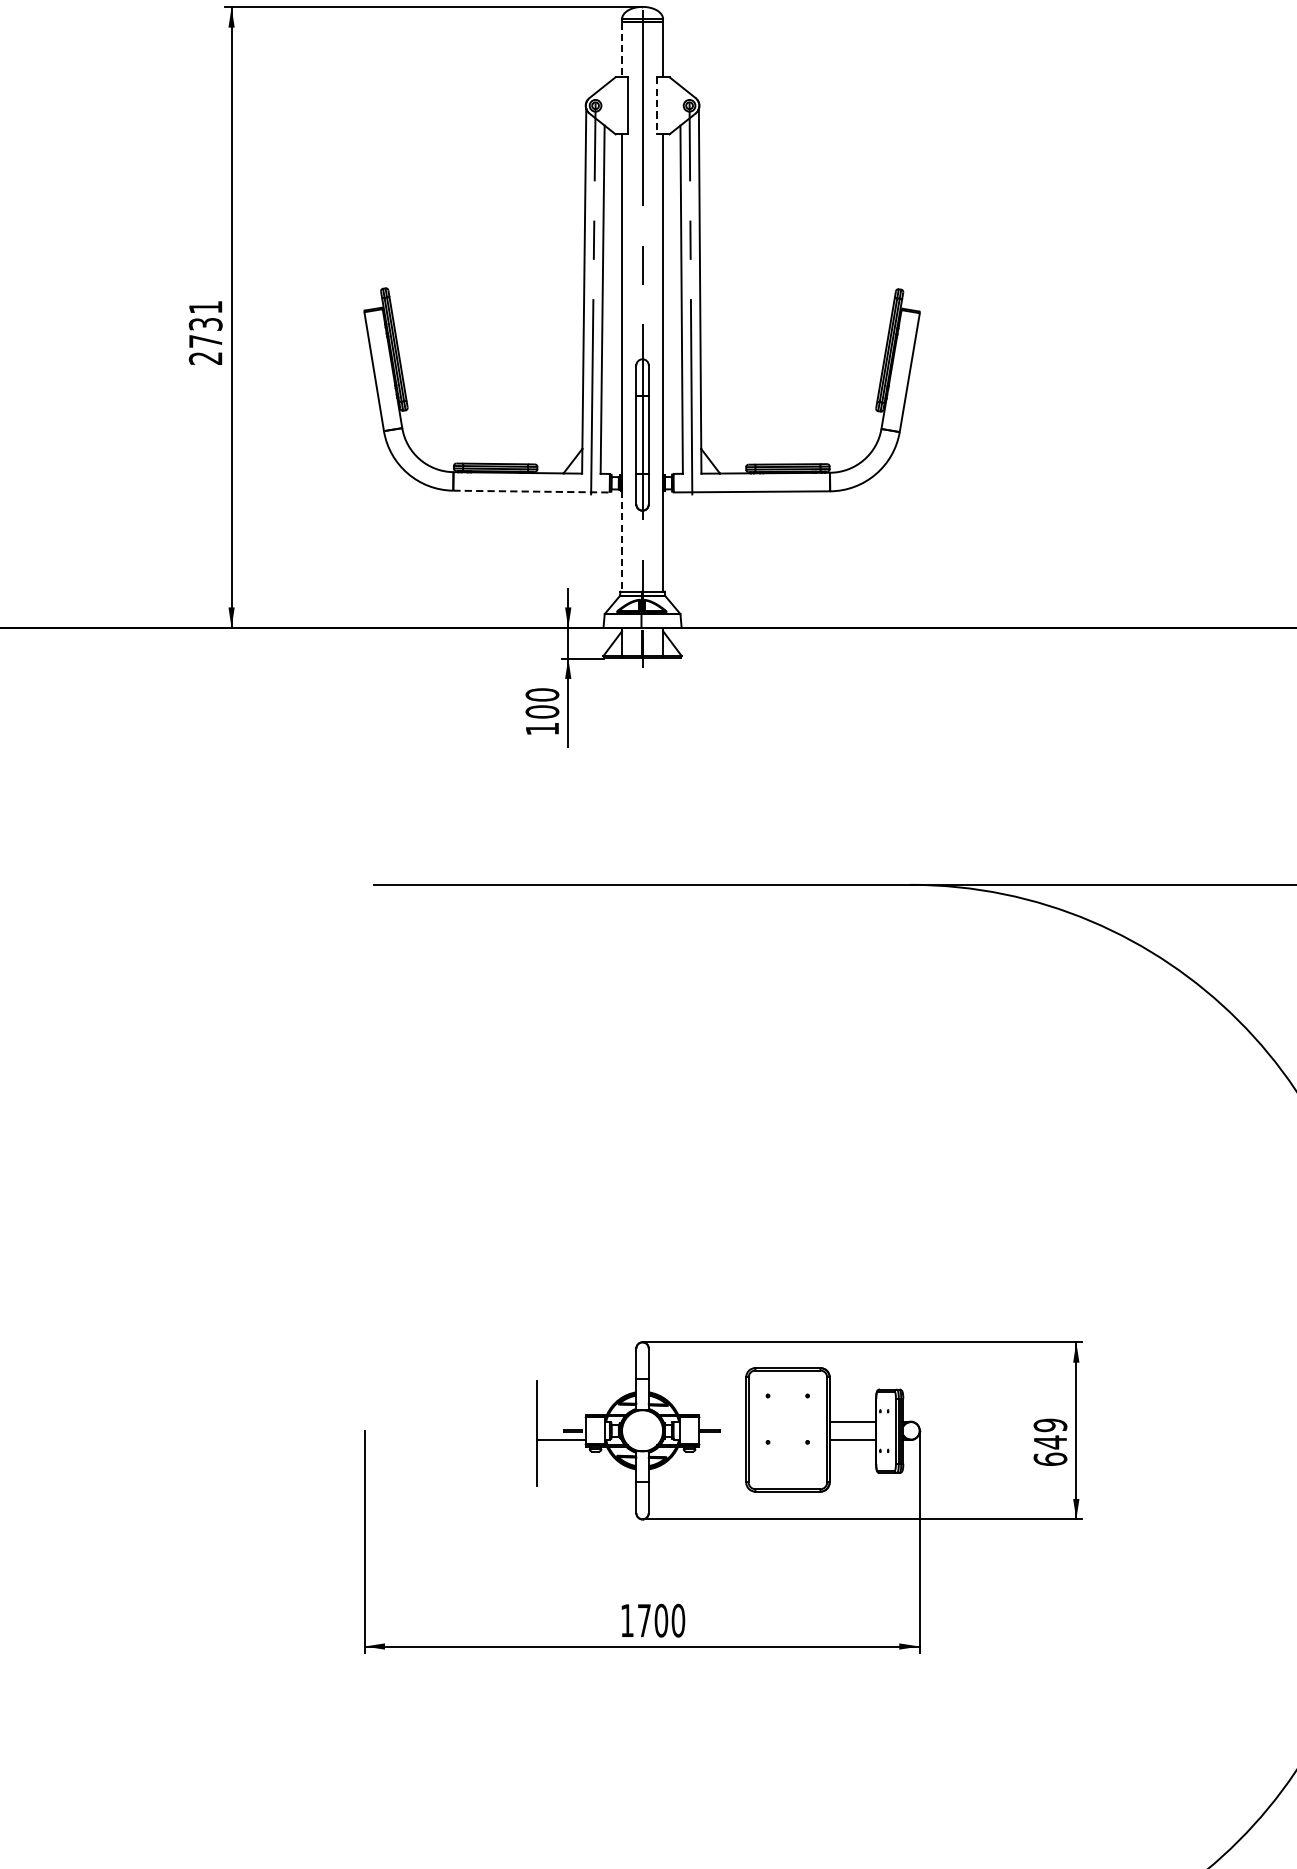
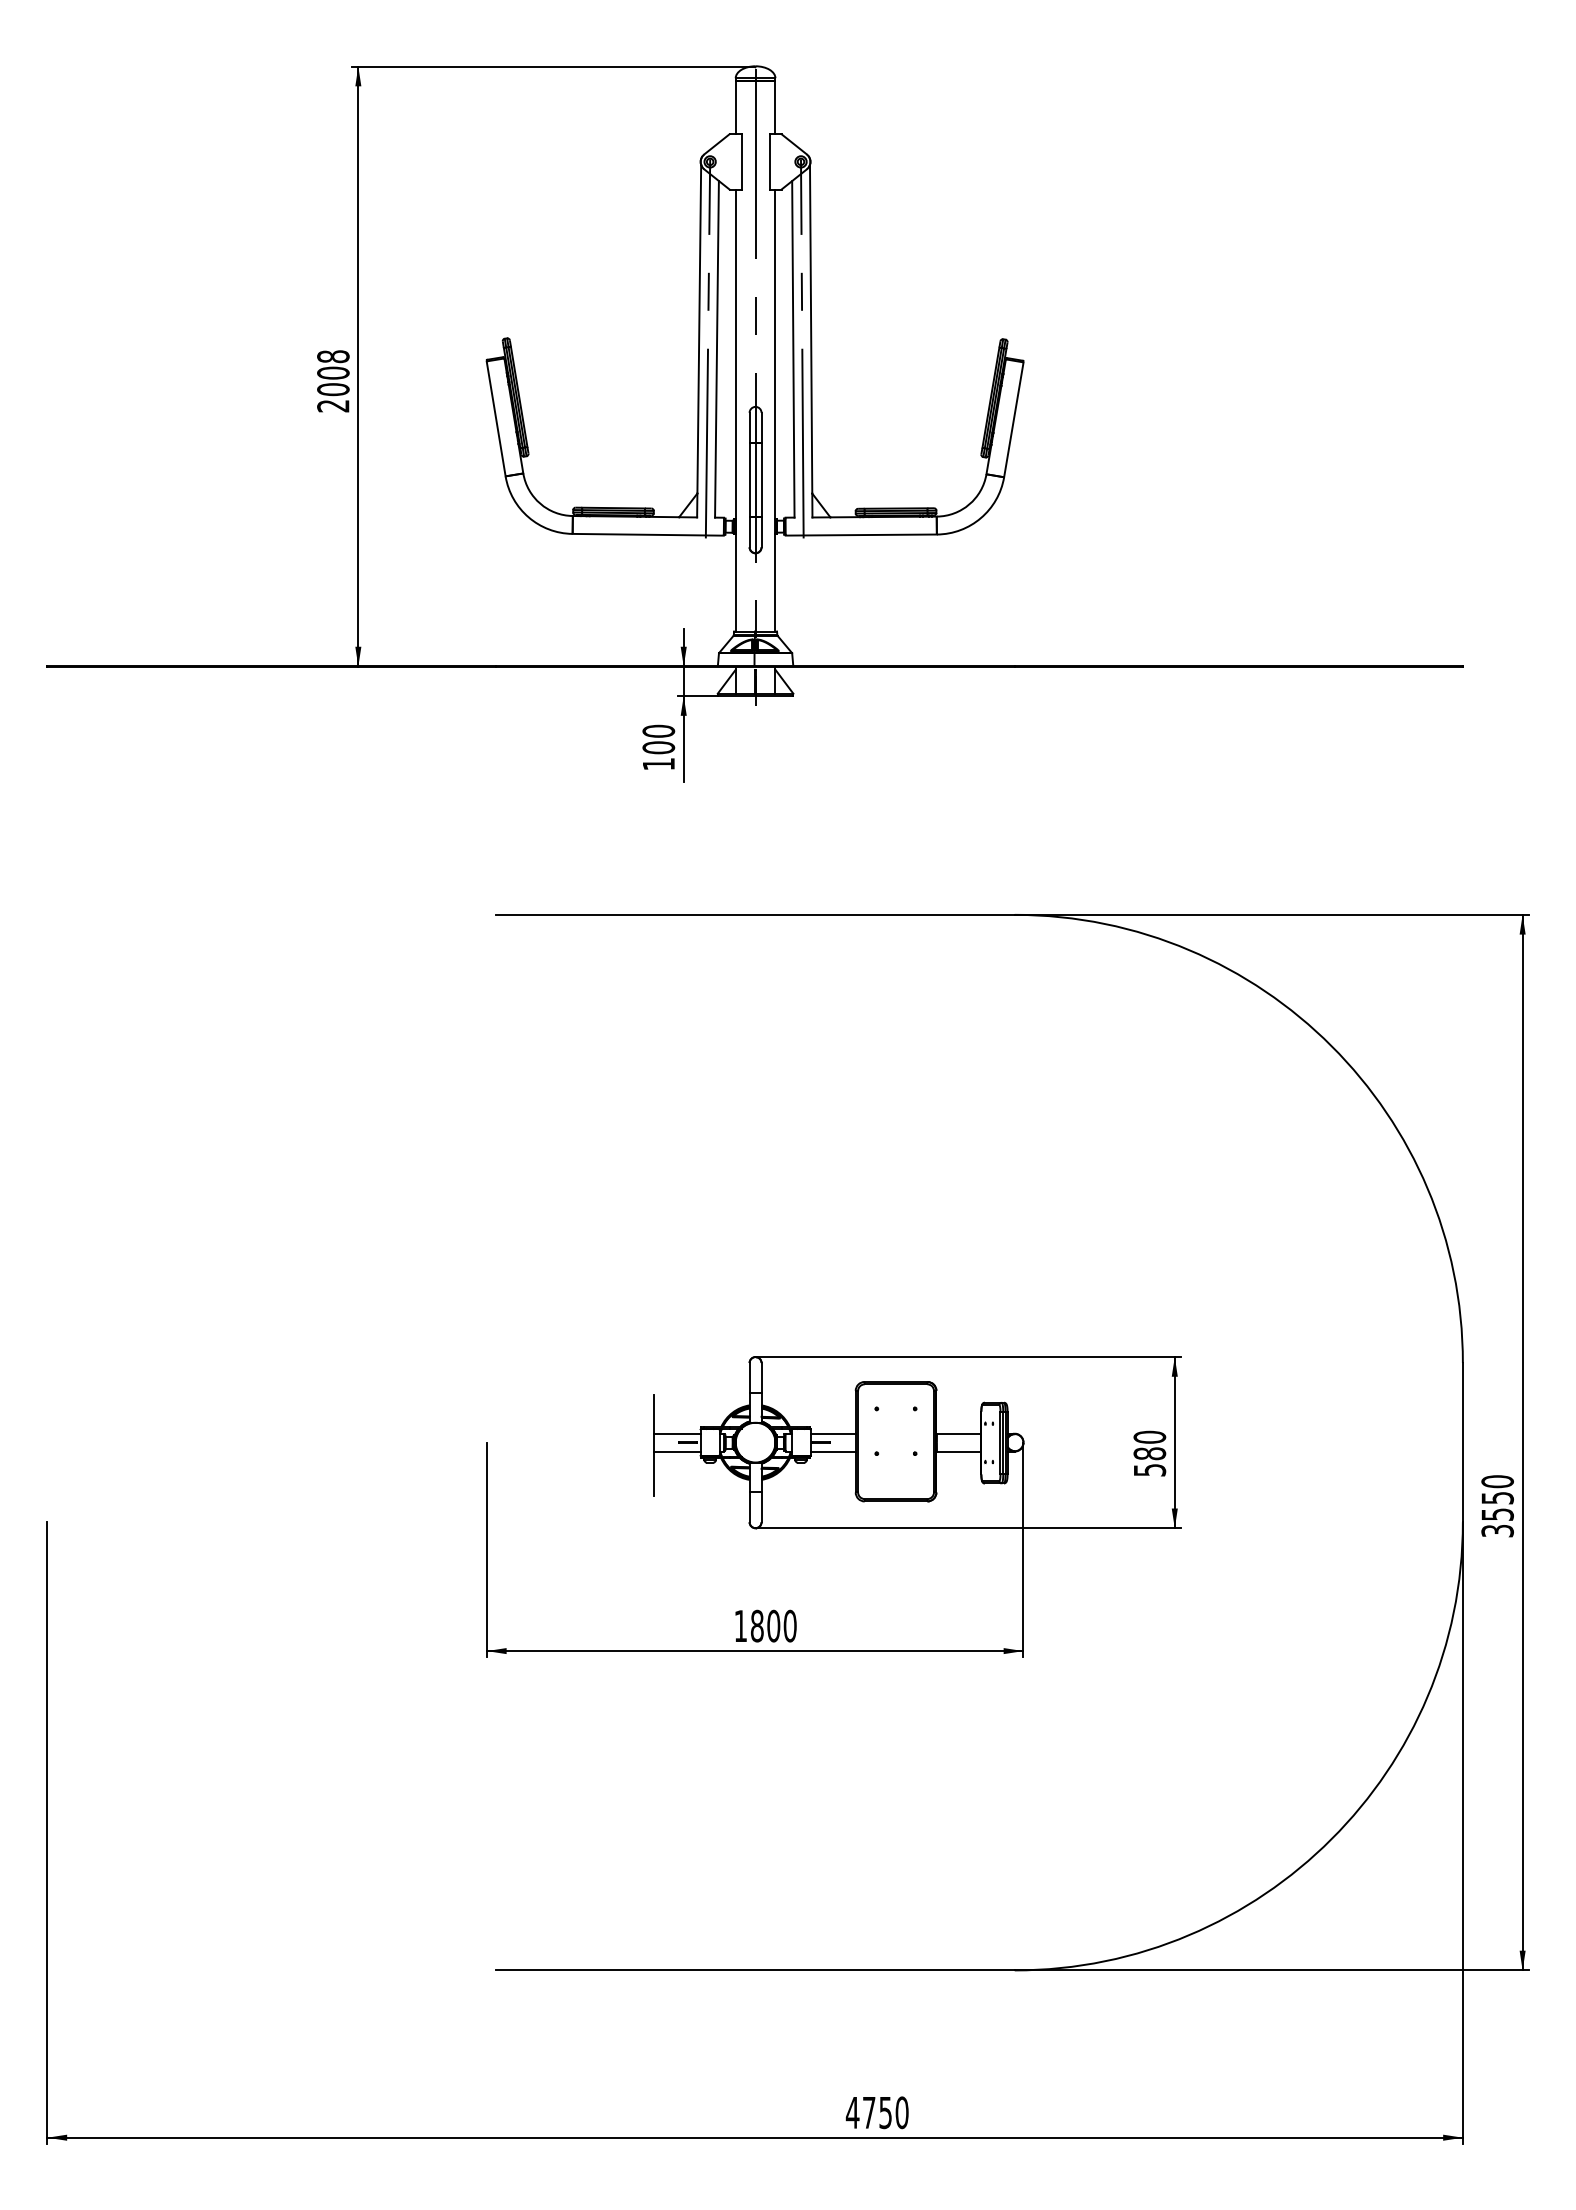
line: (621, 49) -> (735, 107), dashed -> solid
line: (656, 105) -> (769, 161), dashed -> solid
text: (205, 324) -> (333, 373), 2731 -> 2008
line: (531, 491) -> (648, 534), dashed -> solid
line: (621, 540) -> (735, 582), dashed -> solid
line: (560, 1421) -> (676, 1433), added
line: (722, 1421) -> (832, 1433), added
line: (722, 1440) -> (832, 1451), added
text: (1050, 1442) -> (1149, 1453), 649 -> 580
text: (644, 1620) -> (757, 1625), 1700 -> 1800

